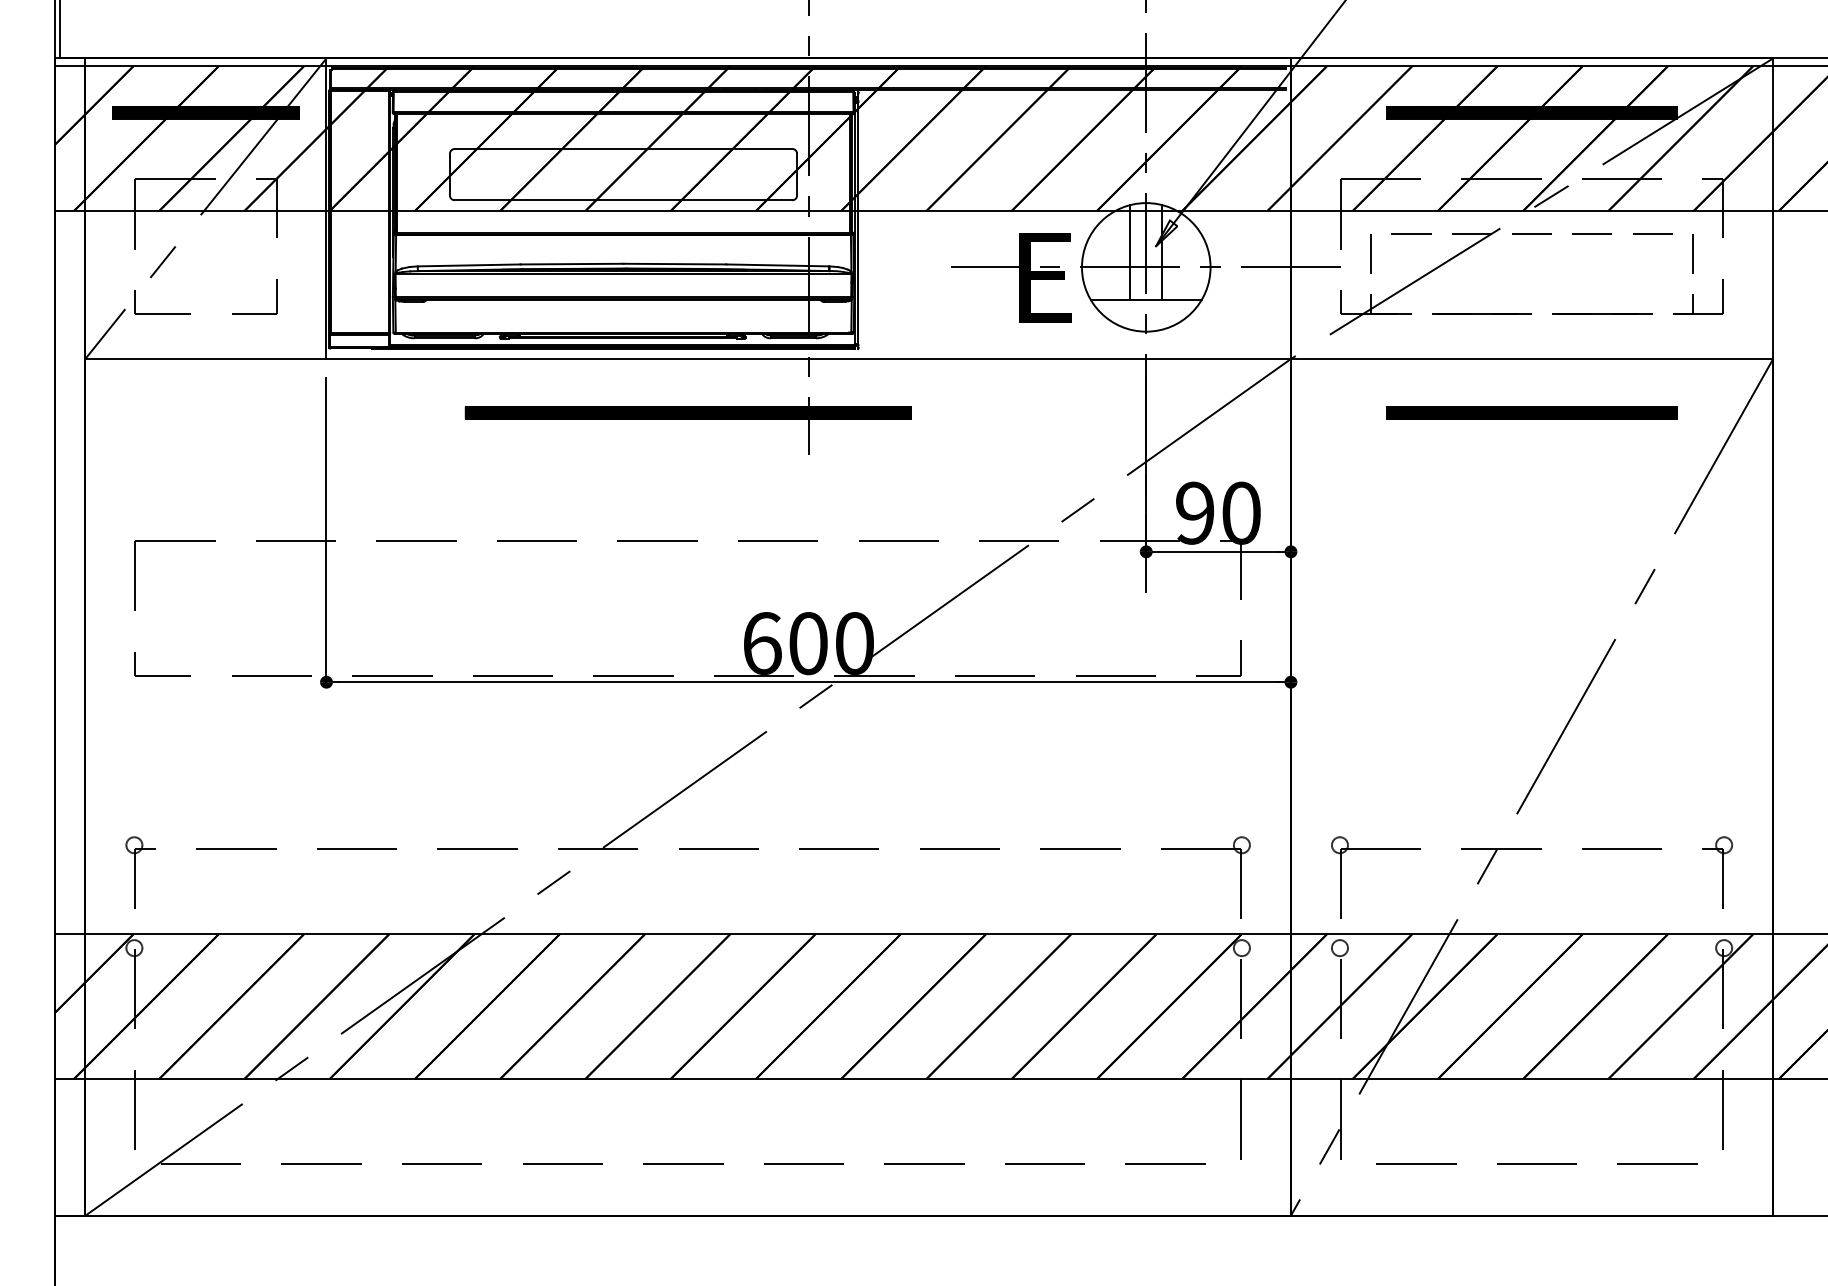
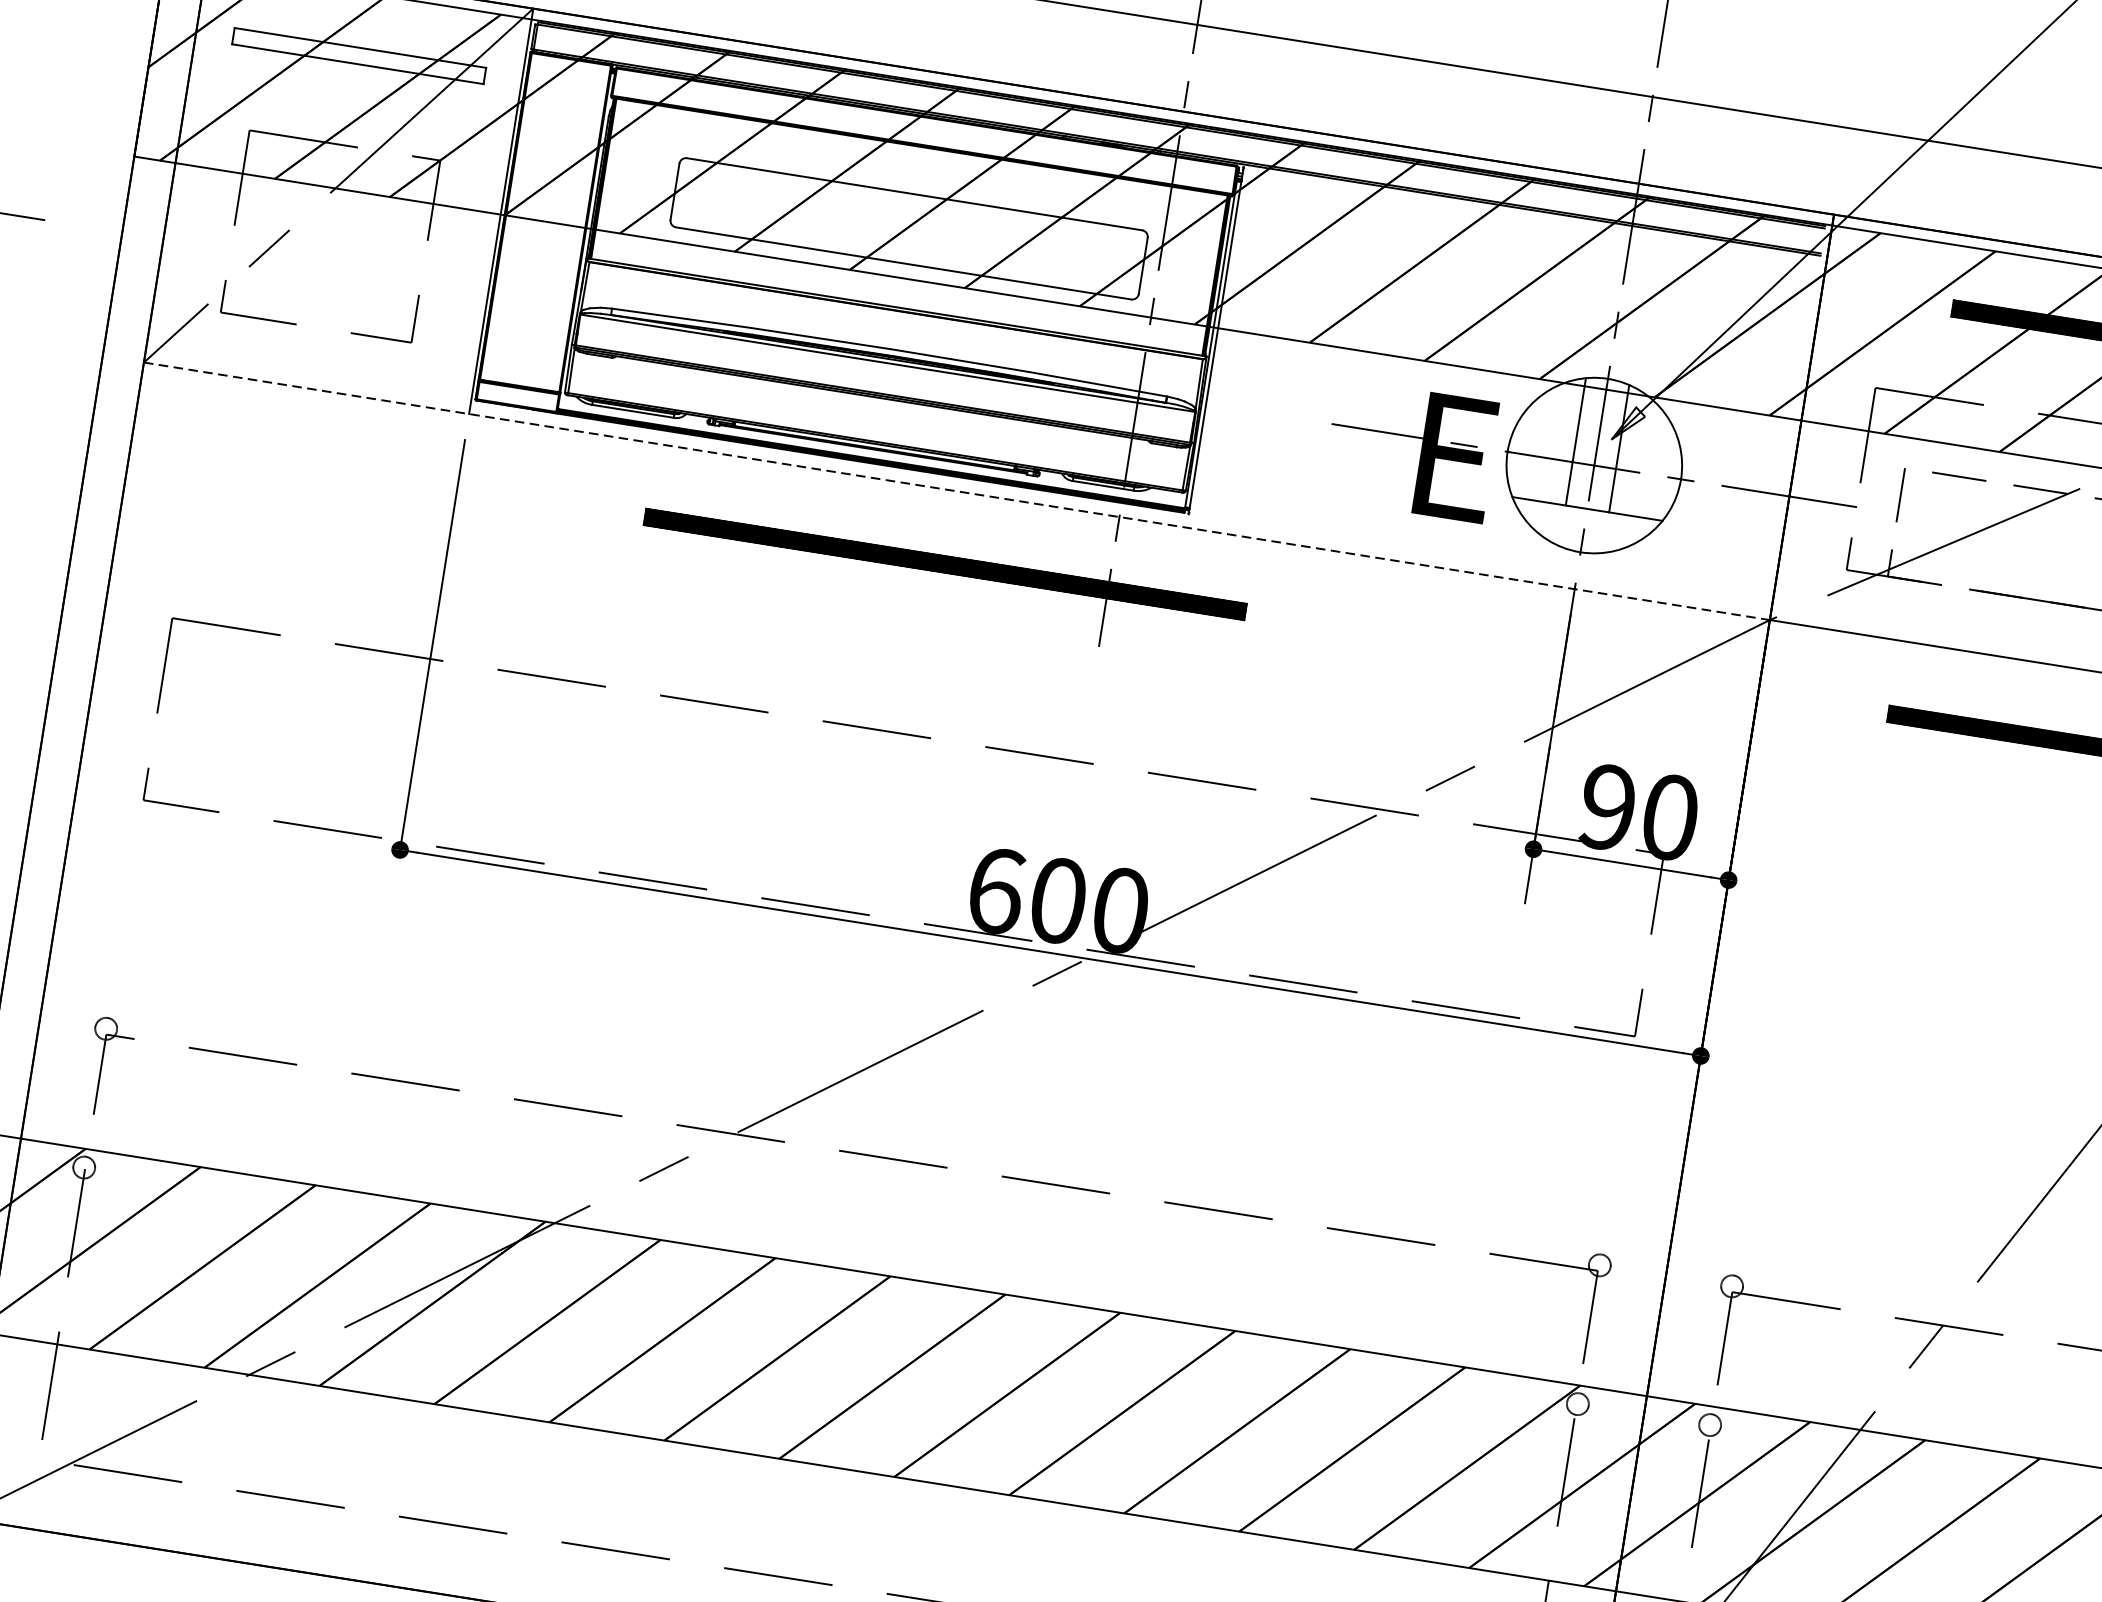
hatch: (205, 112) -> (358, 55), removed
line: (688, 359) -> (957, 492), solid -> dashed

